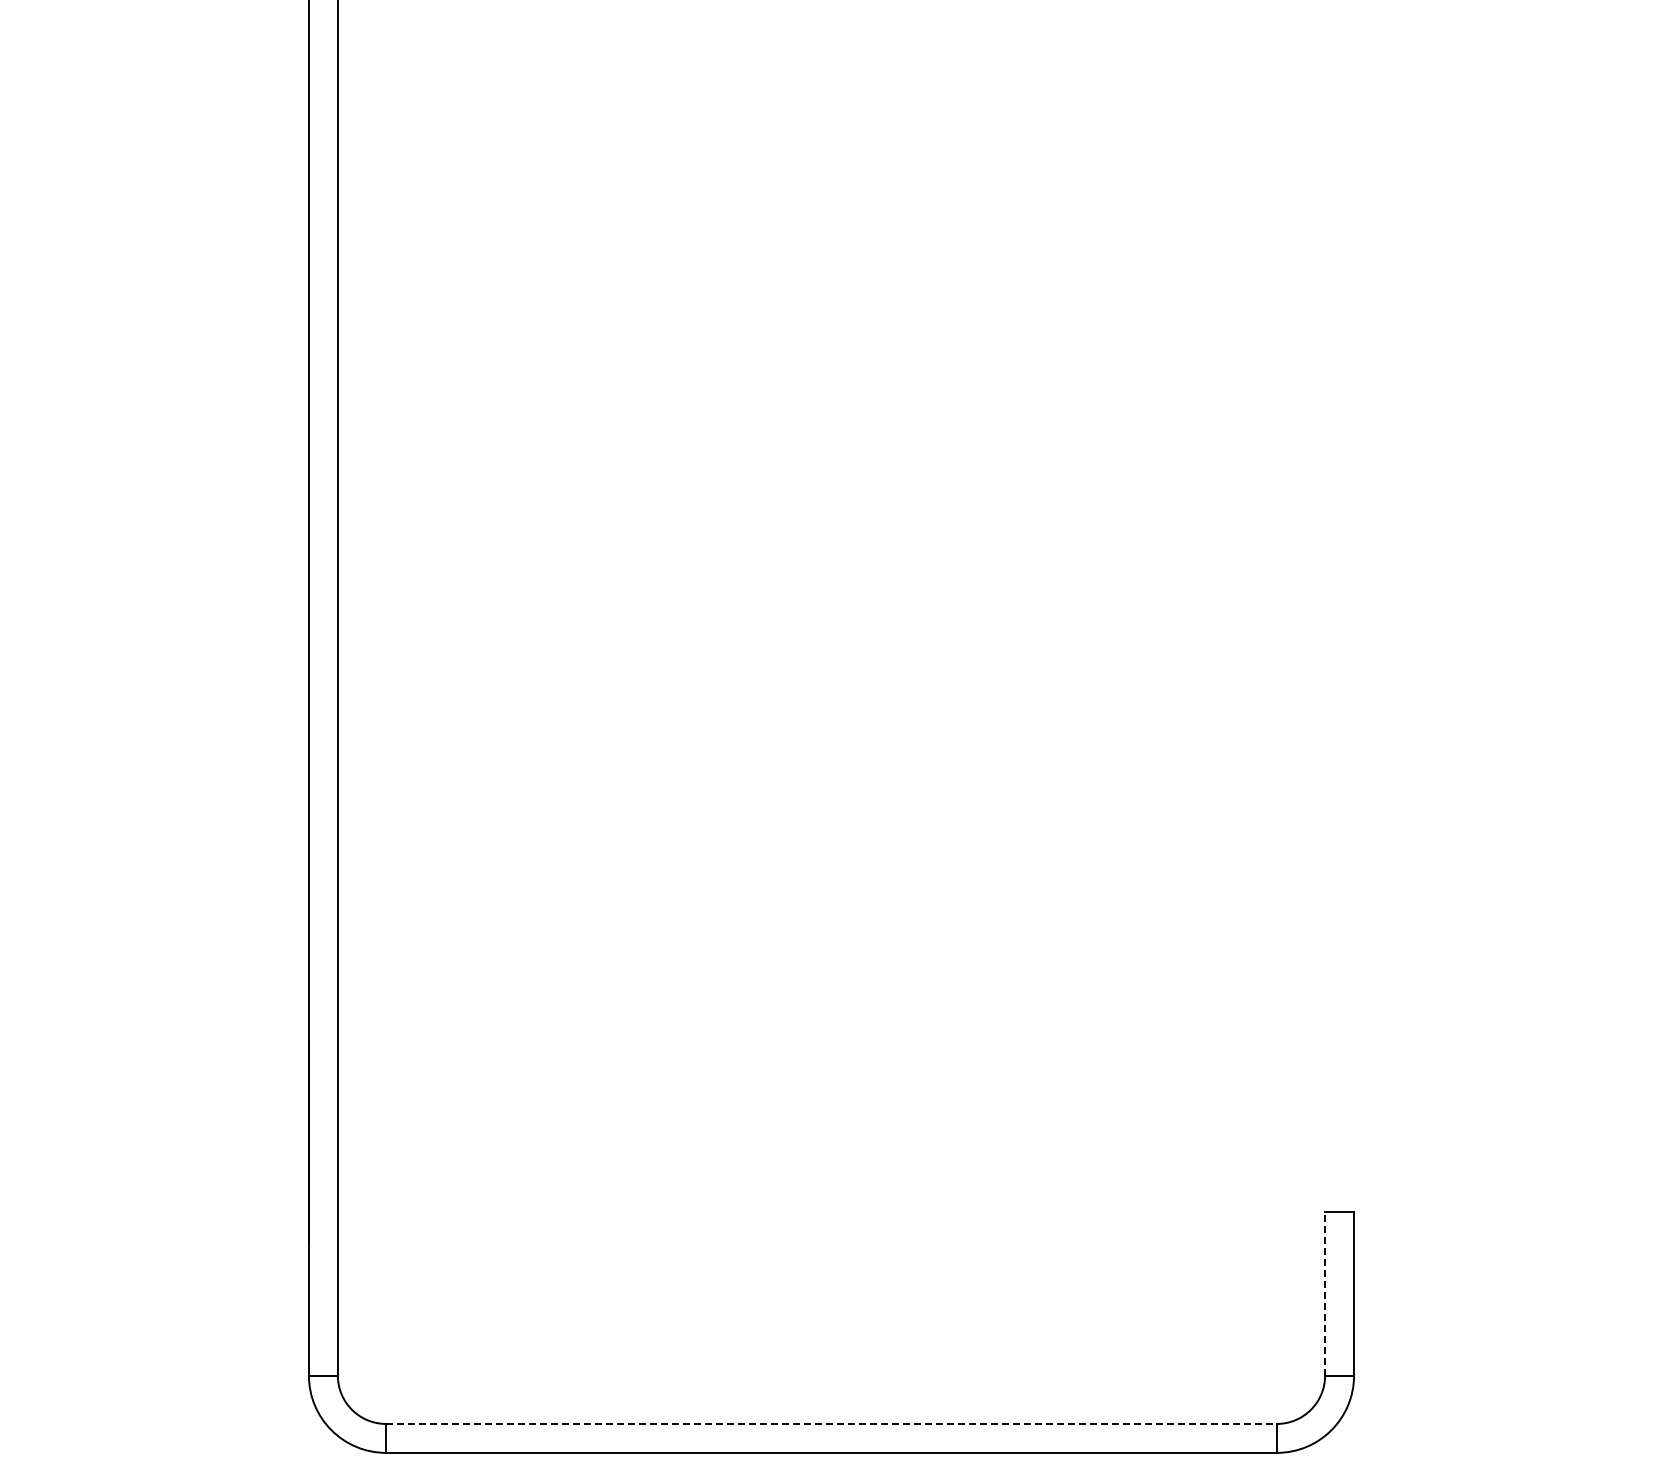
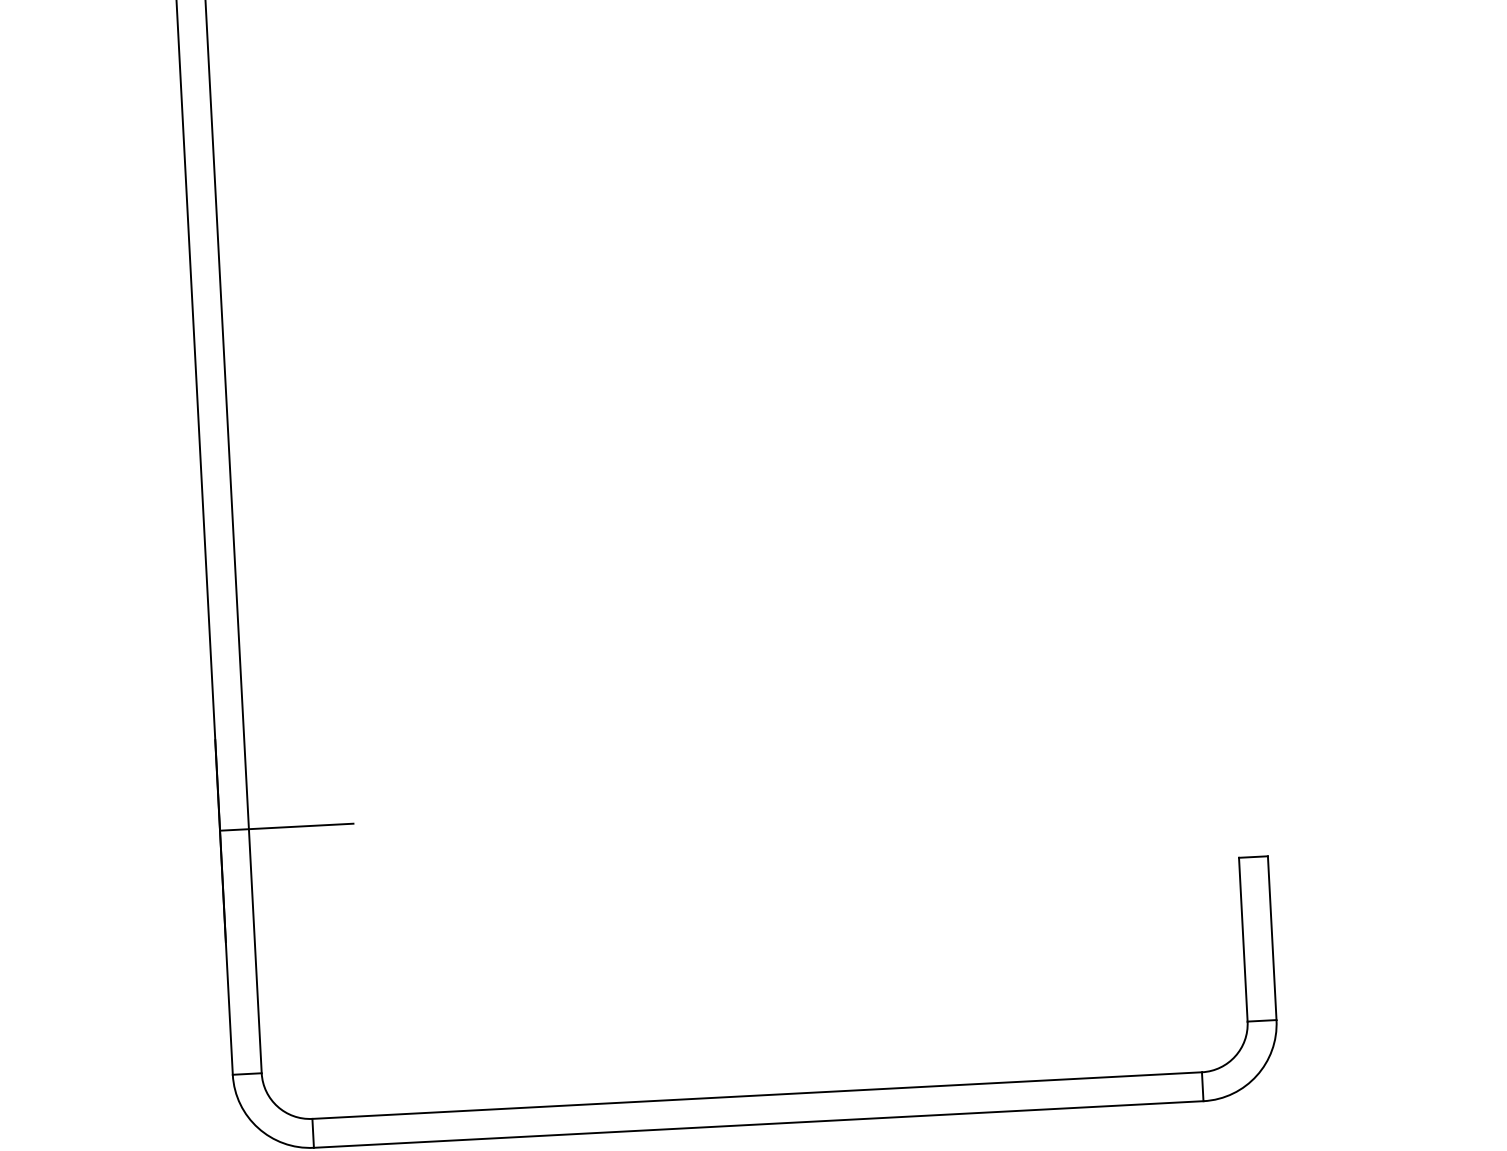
line: (375, 1131) -> (286, 827), added
line: (1325, 1293) -> (1243, 939), dashed -> solid
line: (831, 1423) -> (757, 1095), dashed -> solid

